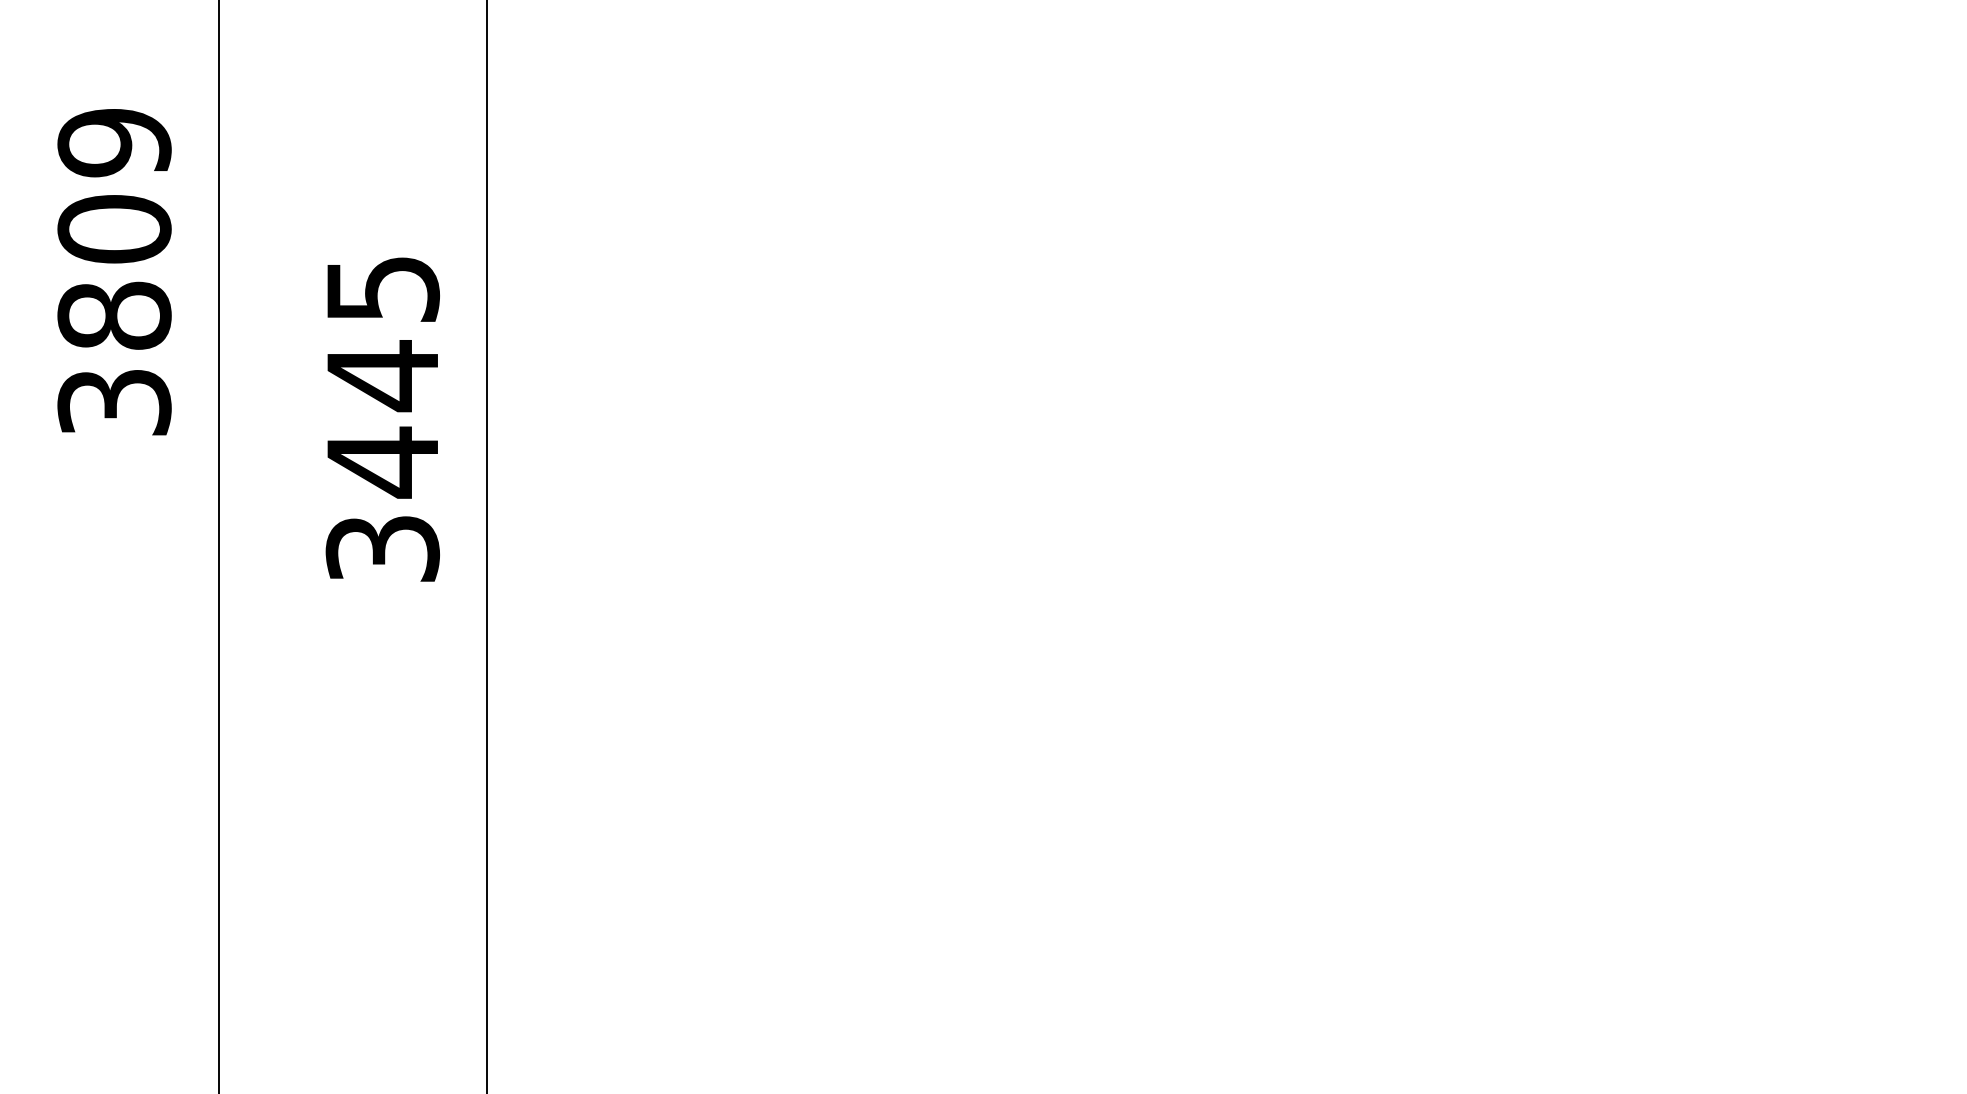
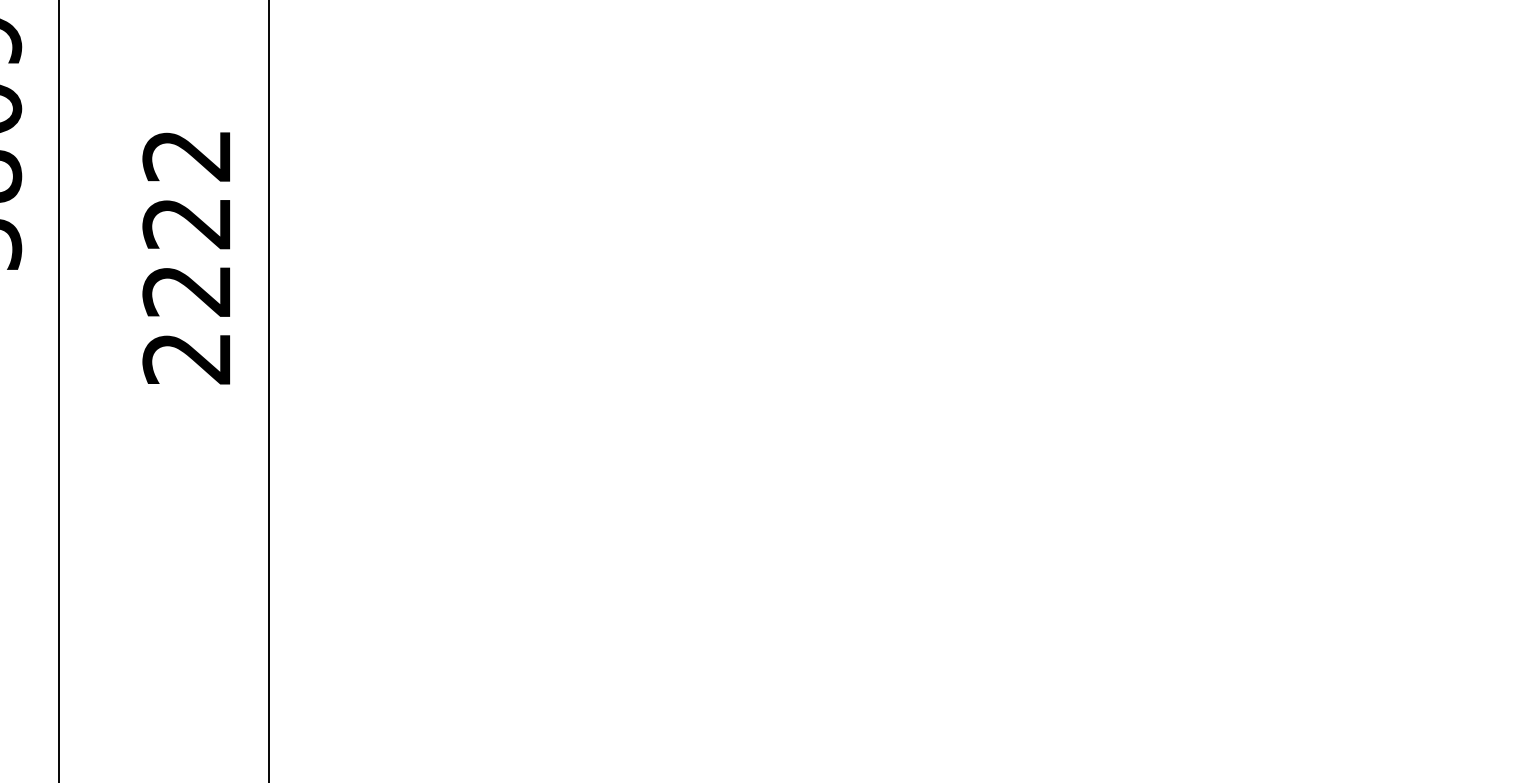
text: (382, 419) -> (186, 257), 3445 -> 2222

